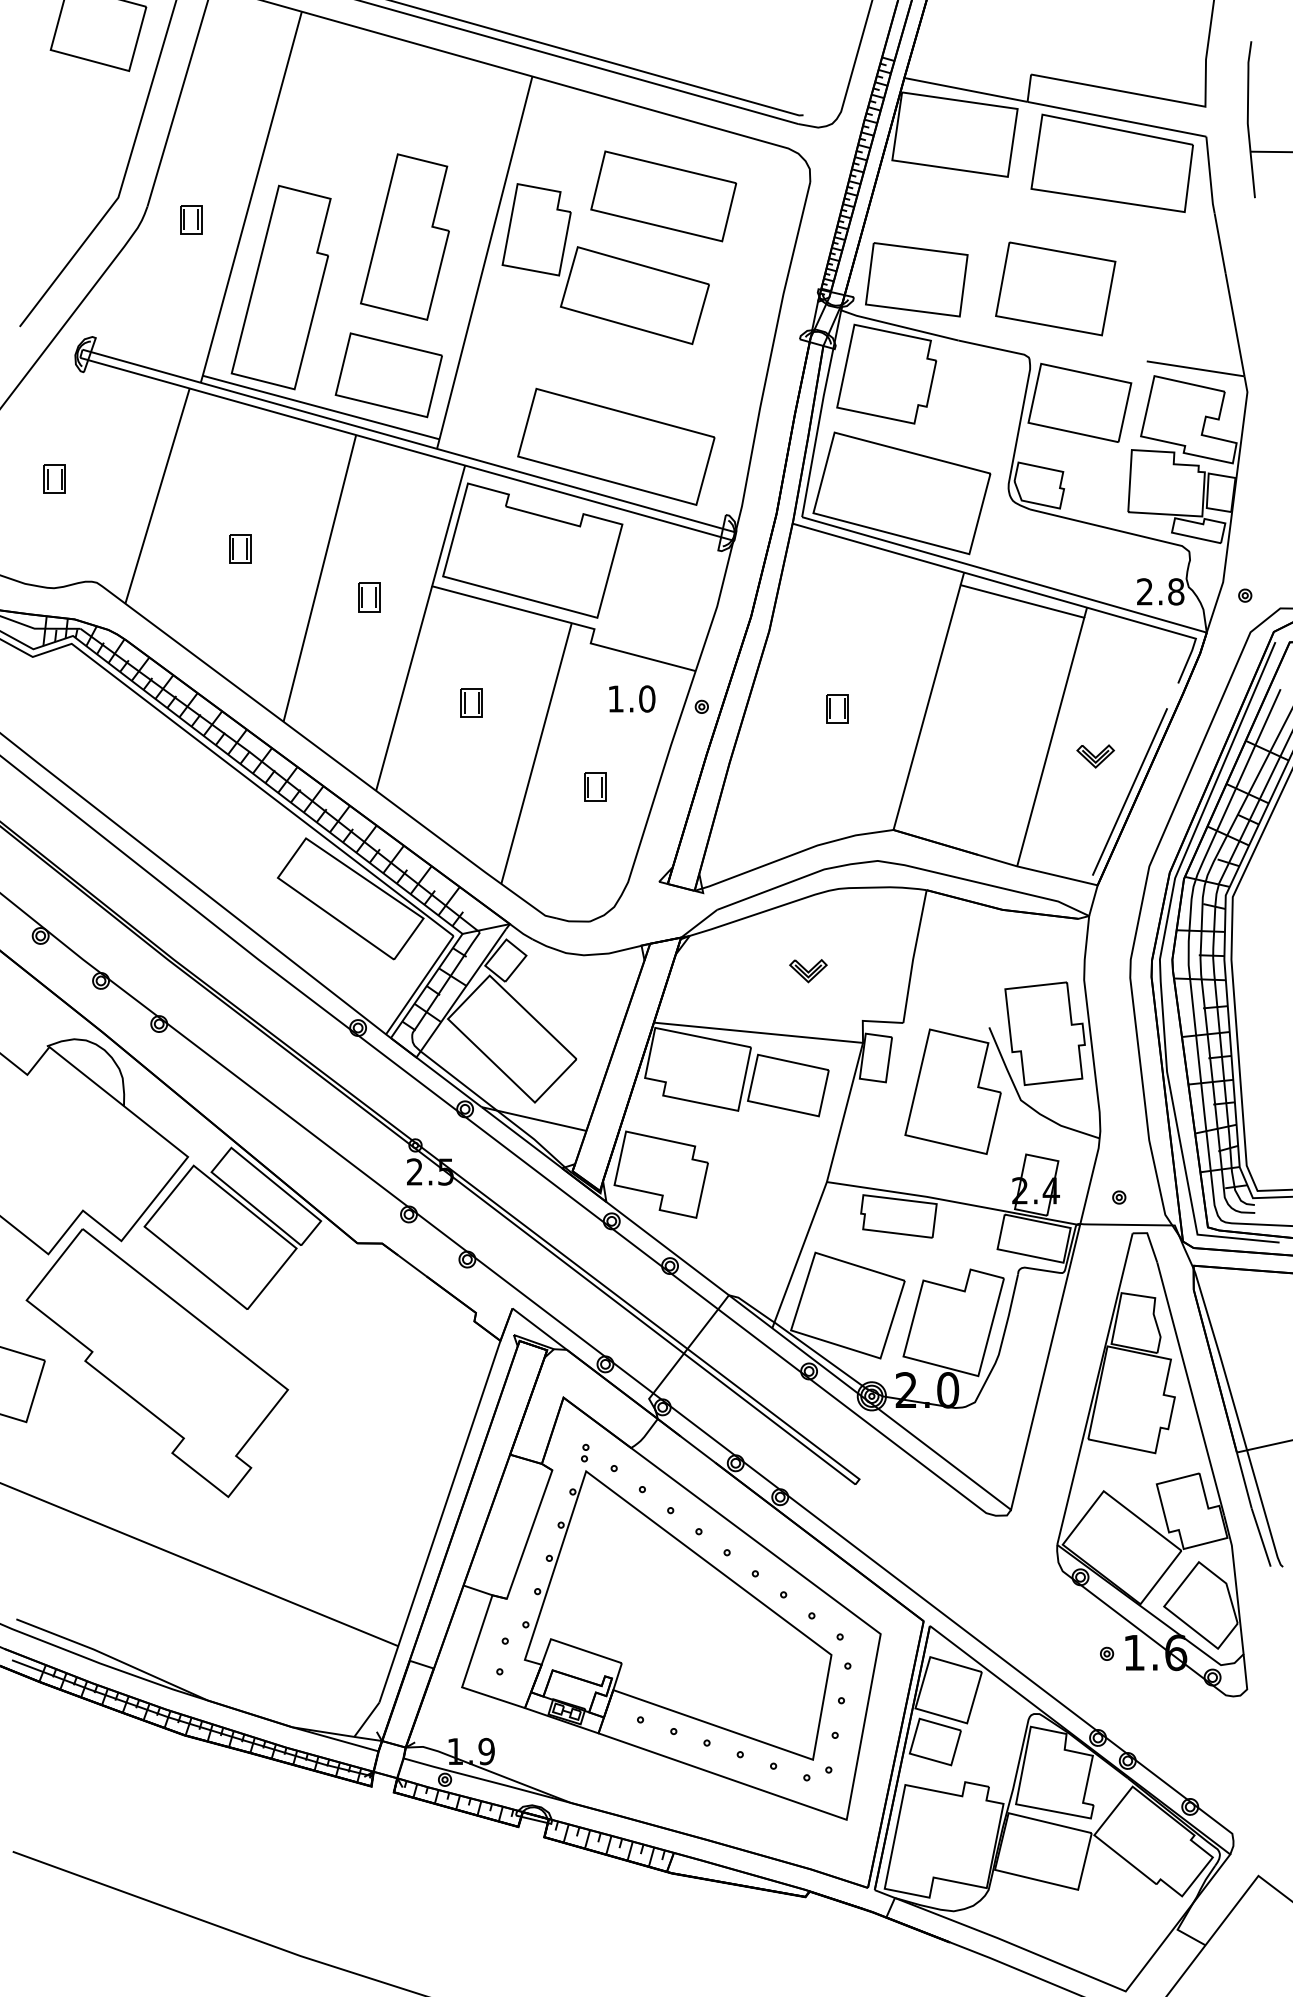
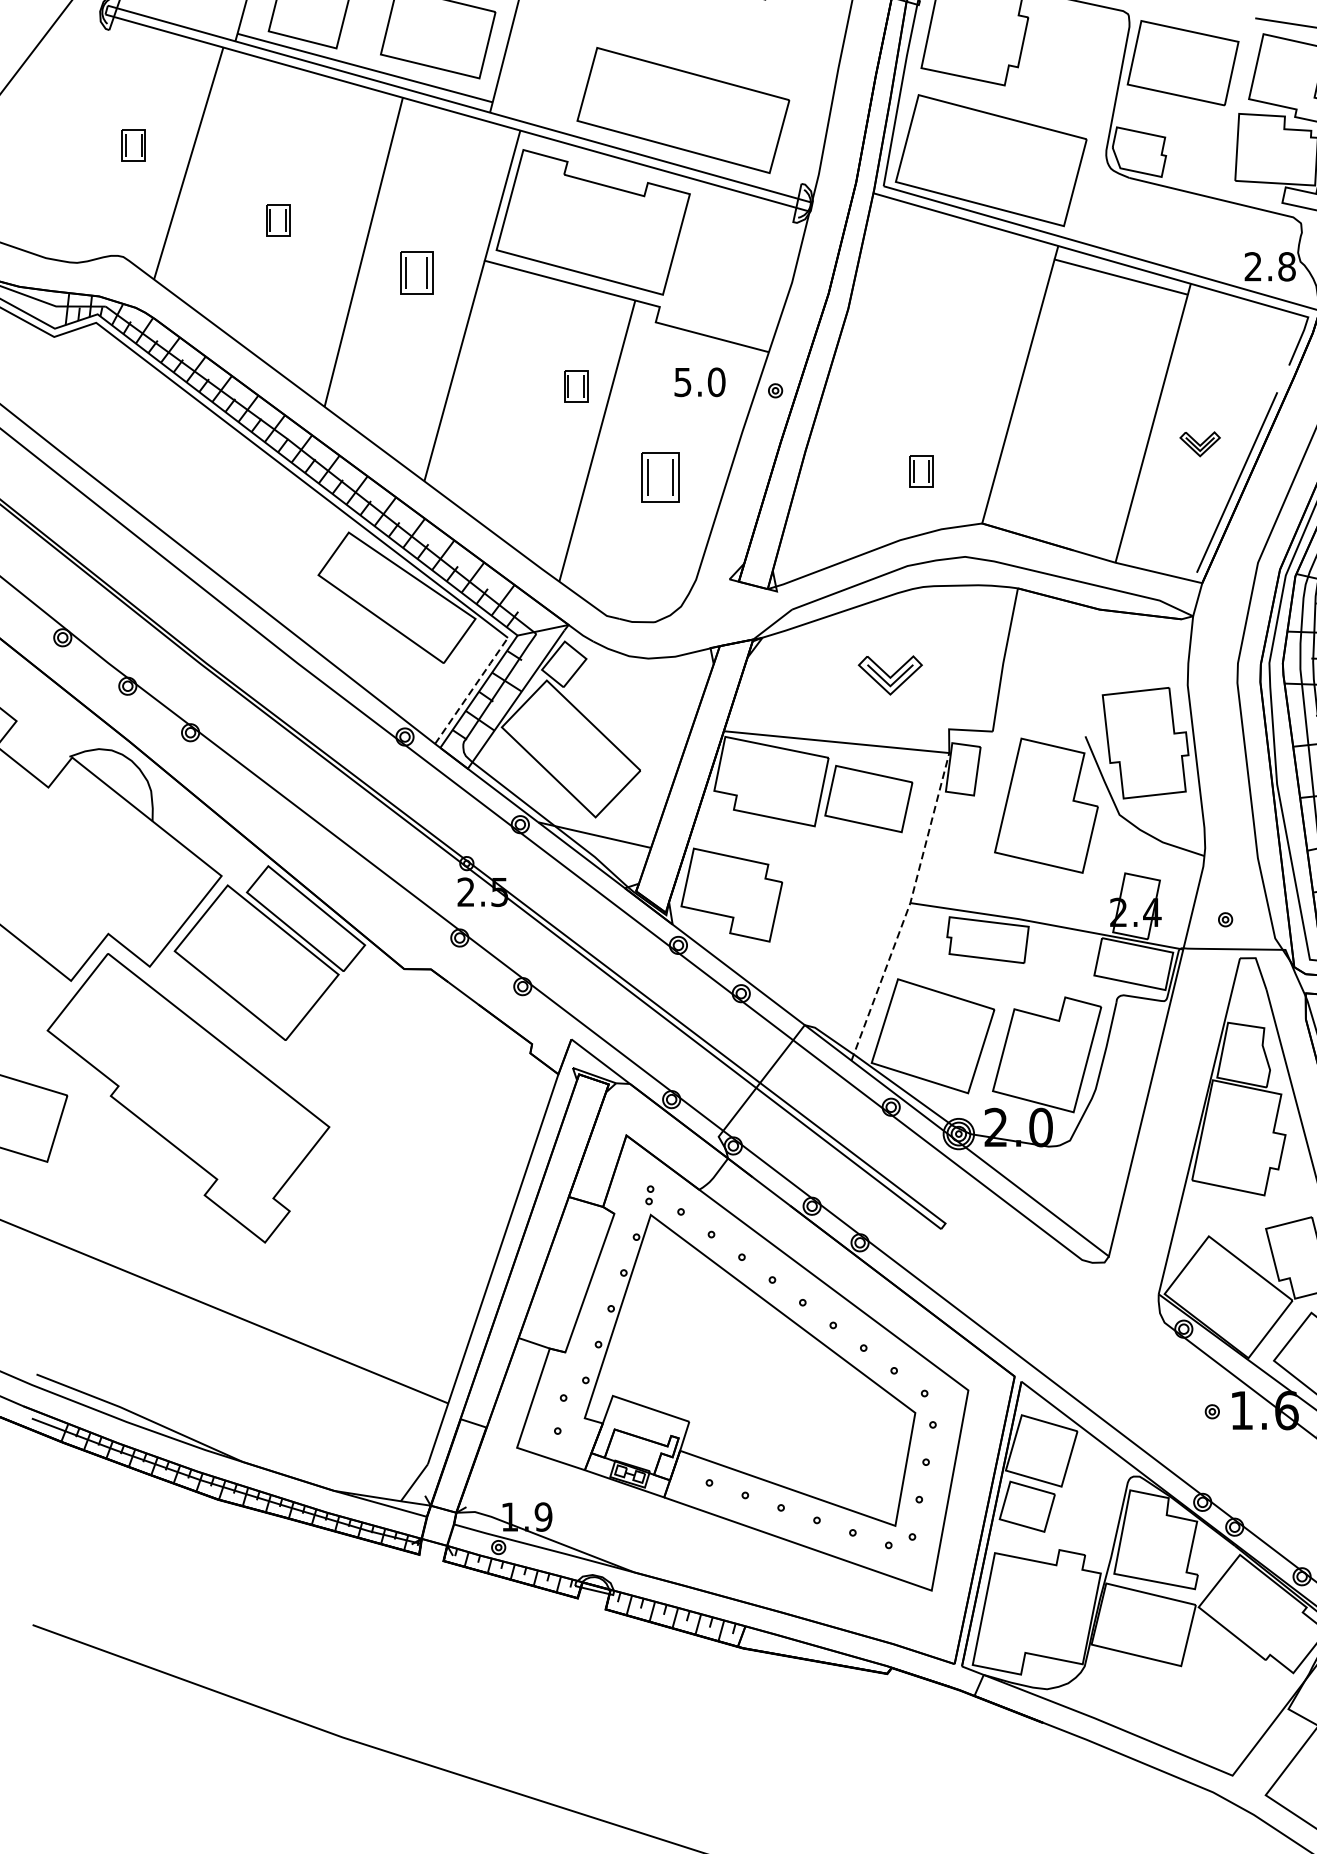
part: (54, 478) -> (133, 144), moved
part: (369, 597) -> (417, 272), size x1.4
text: (615, 698) -> (682, 381), 1.0 -> 5.0
part: (471, 702) -> (575, 386), moved
part: (837, 708) -> (921, 471), moved
part: (595, 786) -> (660, 476), size x1.6
part: (808, 971) -> (890, 676), size x1.6
line: (420, 984) -> (472, 690), solid -> dashed
line: (824, 1187) -> (907, 908), solid -> dashed

